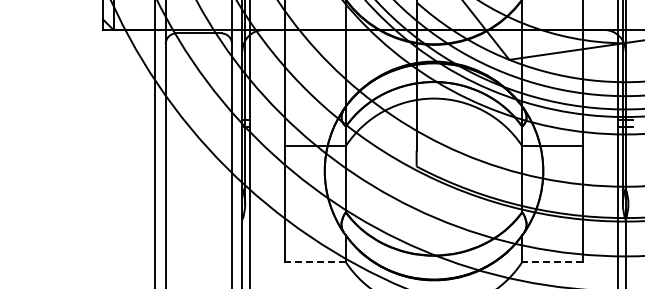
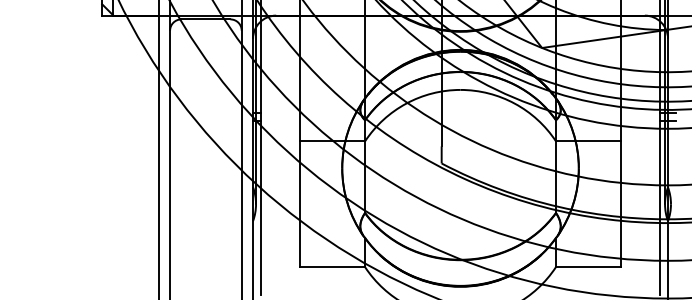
line: (315, 262) -> (332, 267), dashed -> solid
line: (551, 262) -> (587, 267), dashed -> solid

